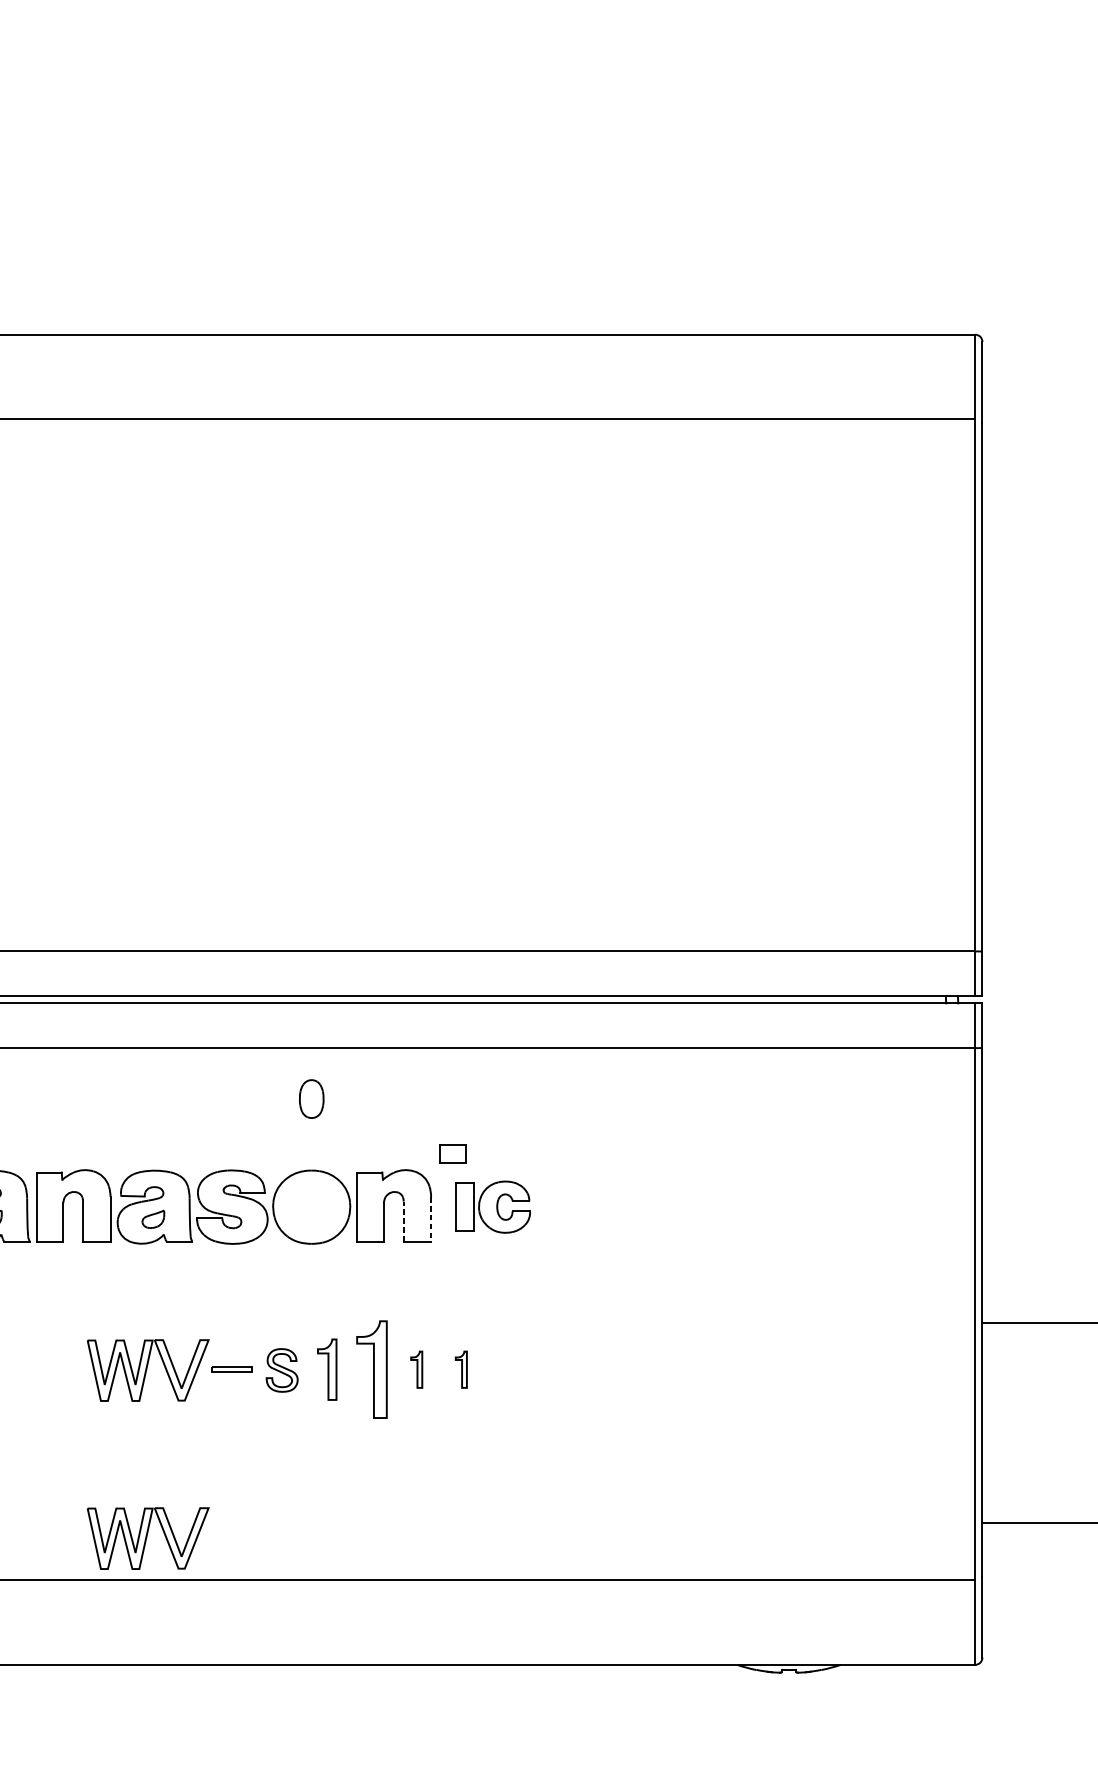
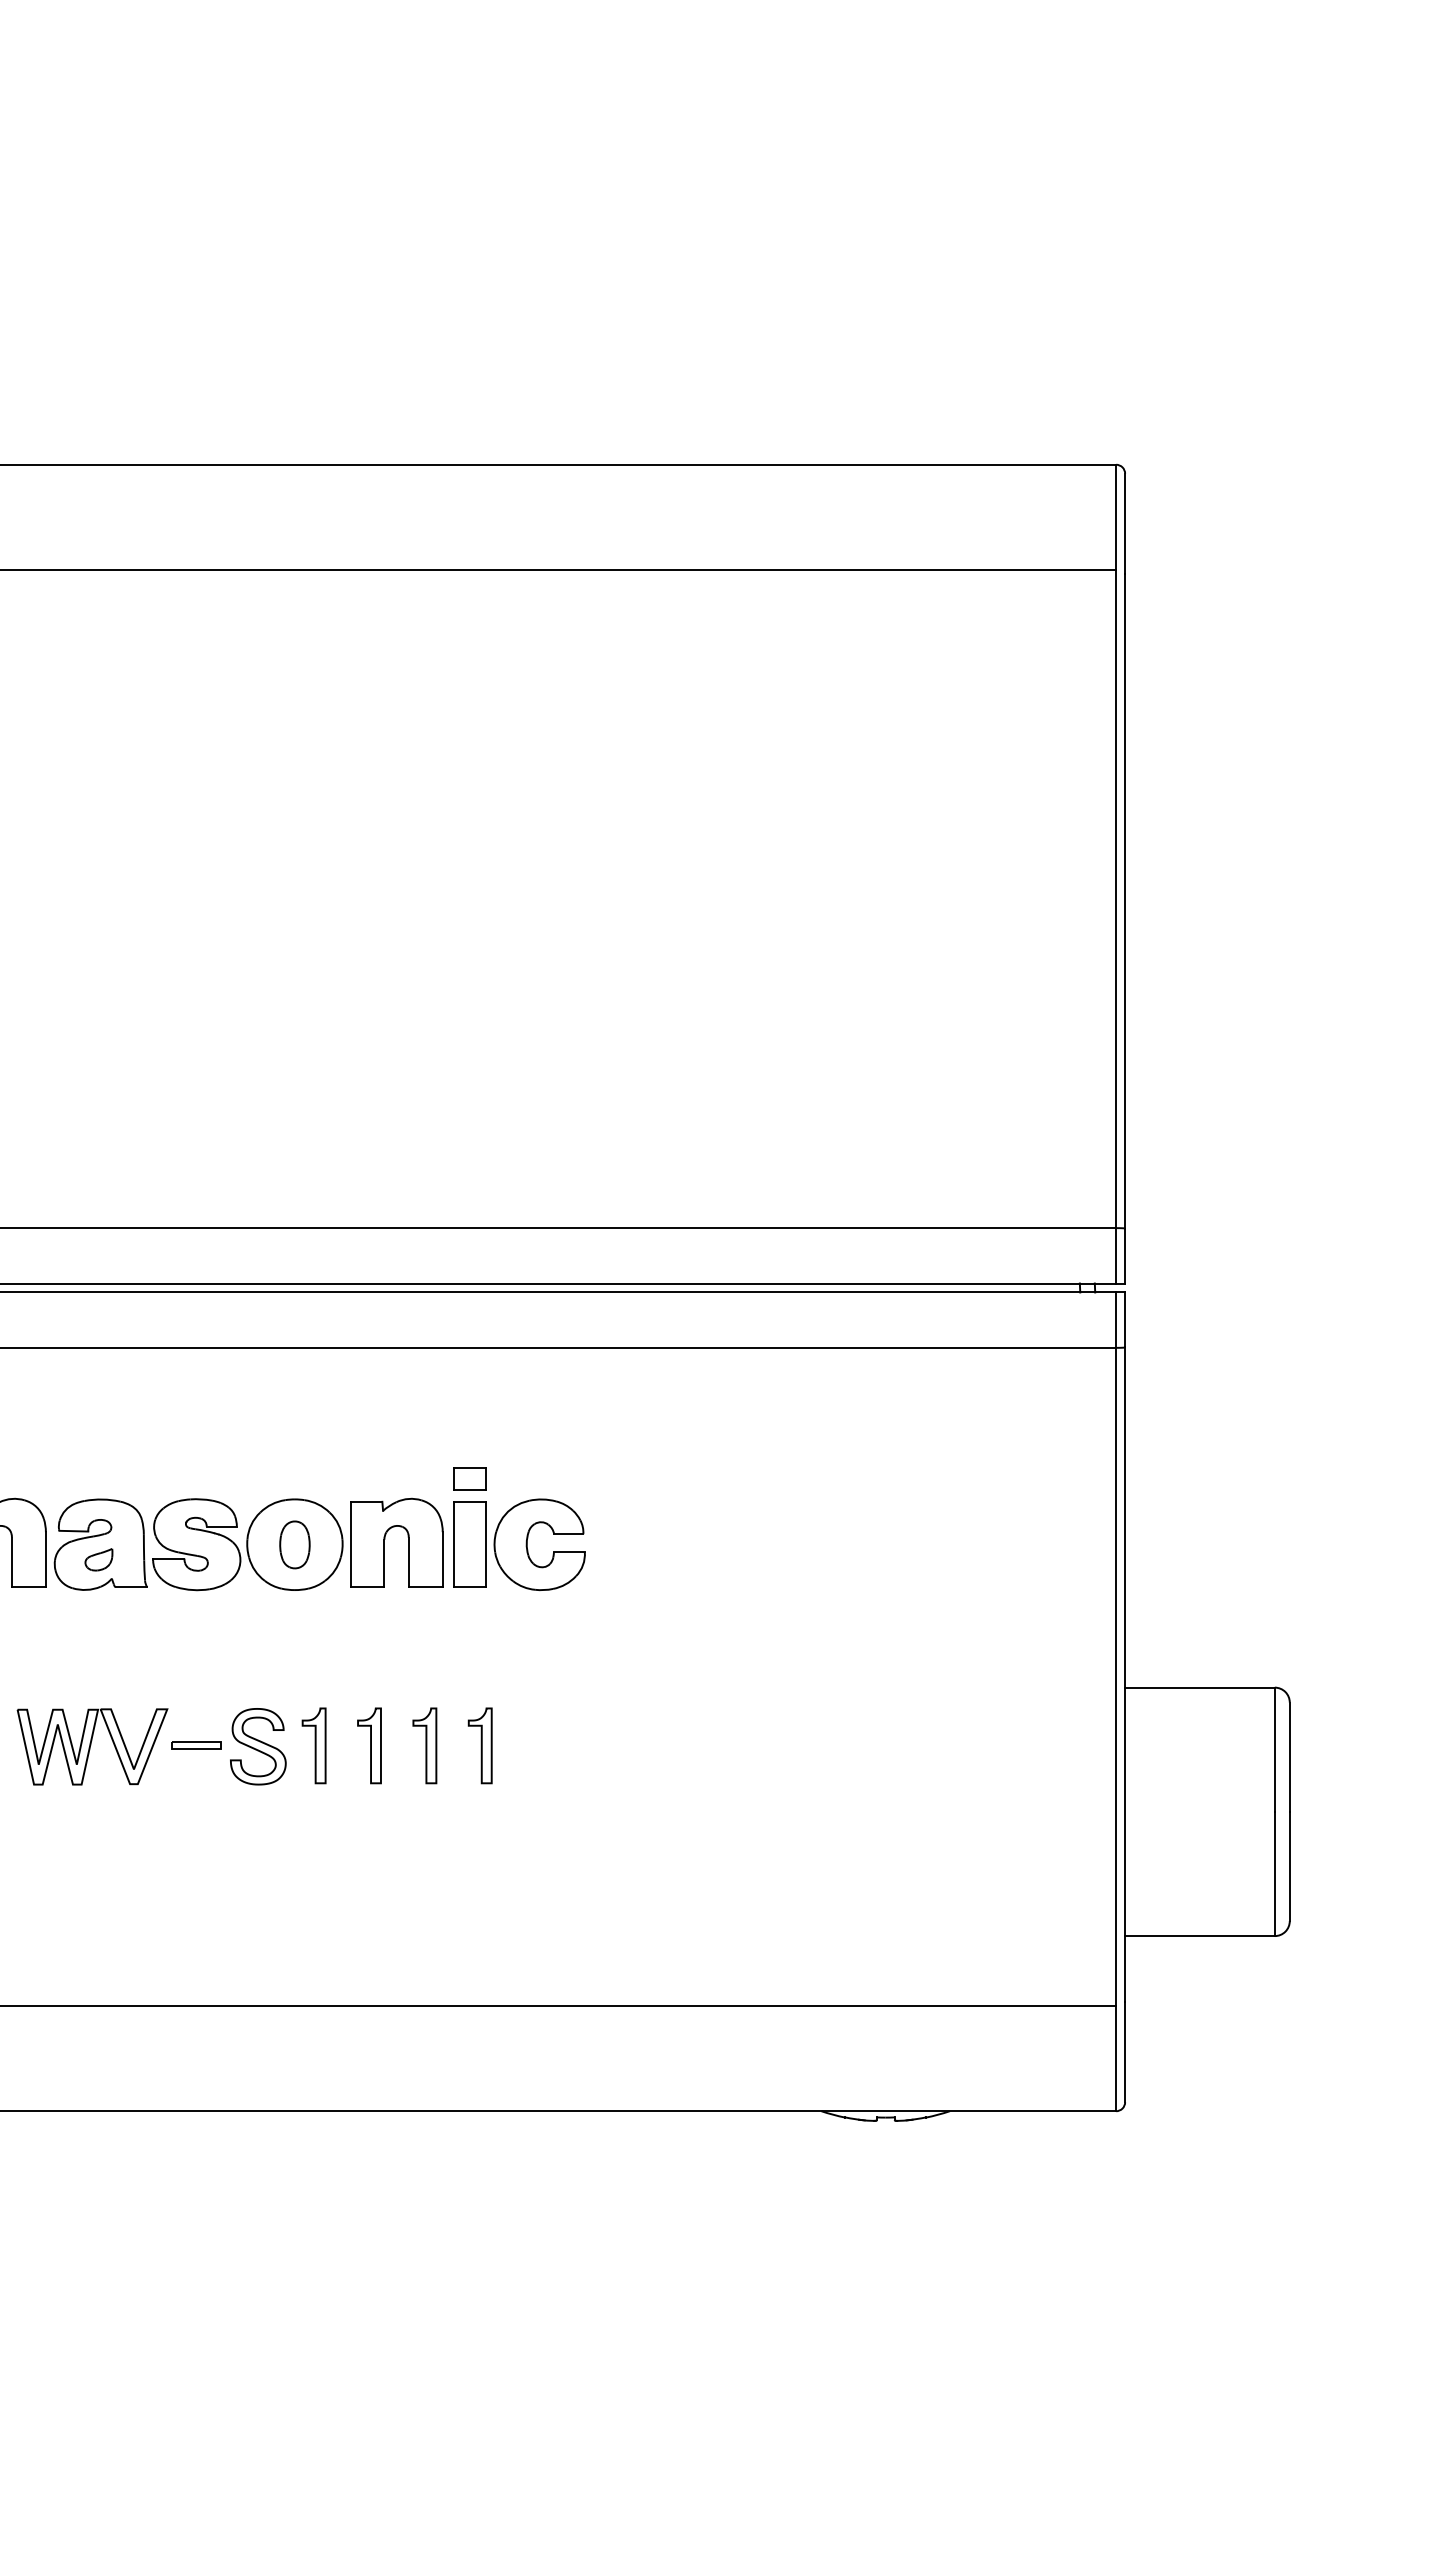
part: (311, 1098) -> (294, 1544), moved
part: (493, 1207) -> (519, 1544), size x1.43
line: (430, 1219) -> (442, 1559), dashed -> solid
line: (403, 1221) -> (408, 1562), dashed -> solid
part: (371, 1369) -> (369, 1745), size x0.62
part: (416, 1369) -> (424, 1745), size x1.67
part: (460, 1369) -> (479, 1745), size x1.67
part: (282, 1370) -> (258, 1746), size x1.43
part: (148, 1538) -> (92, 1954), removed

